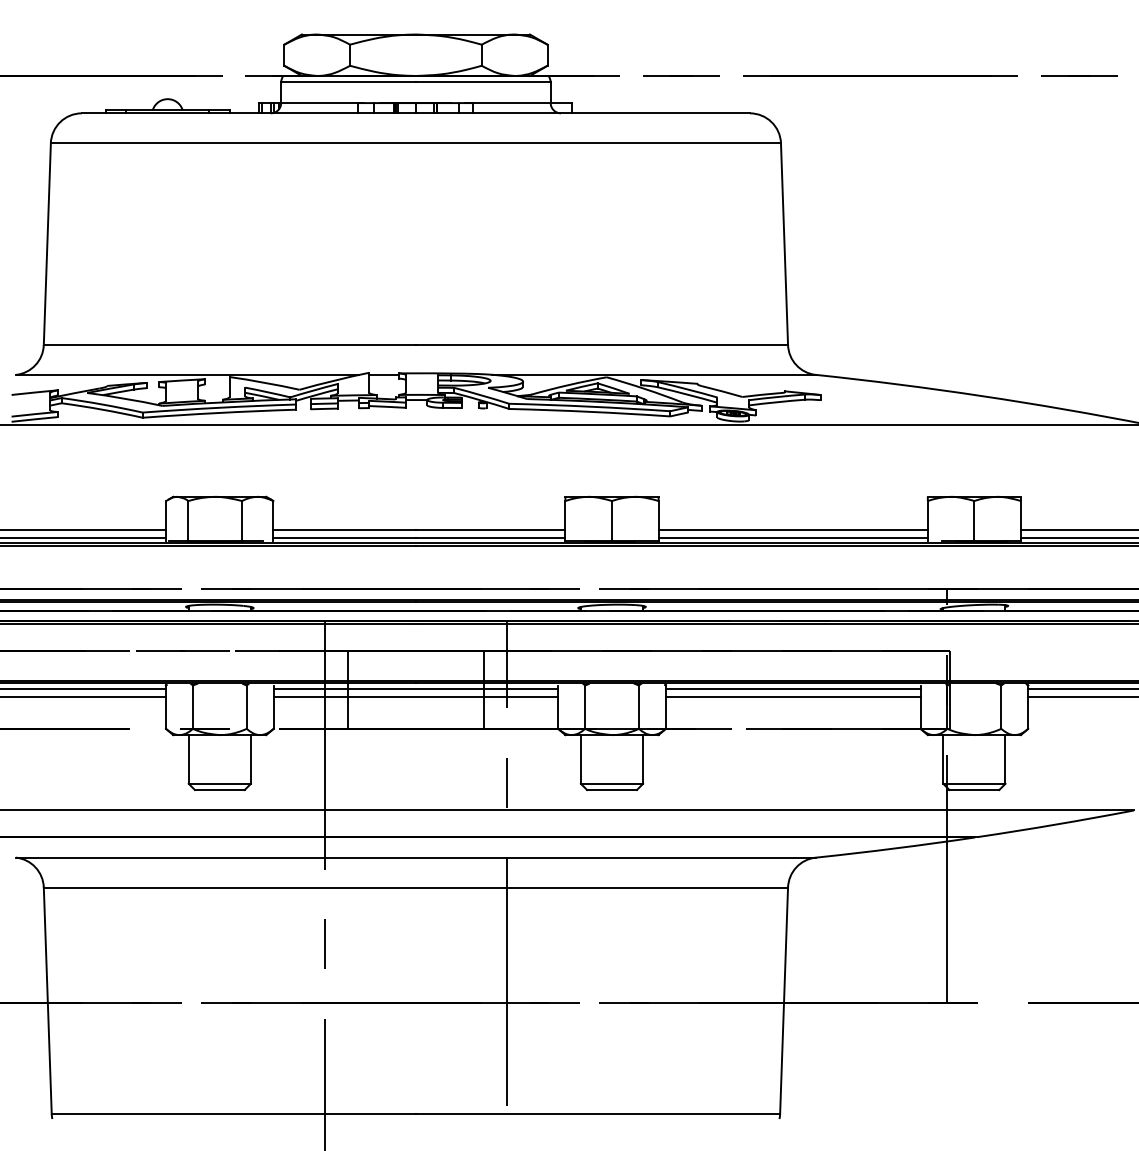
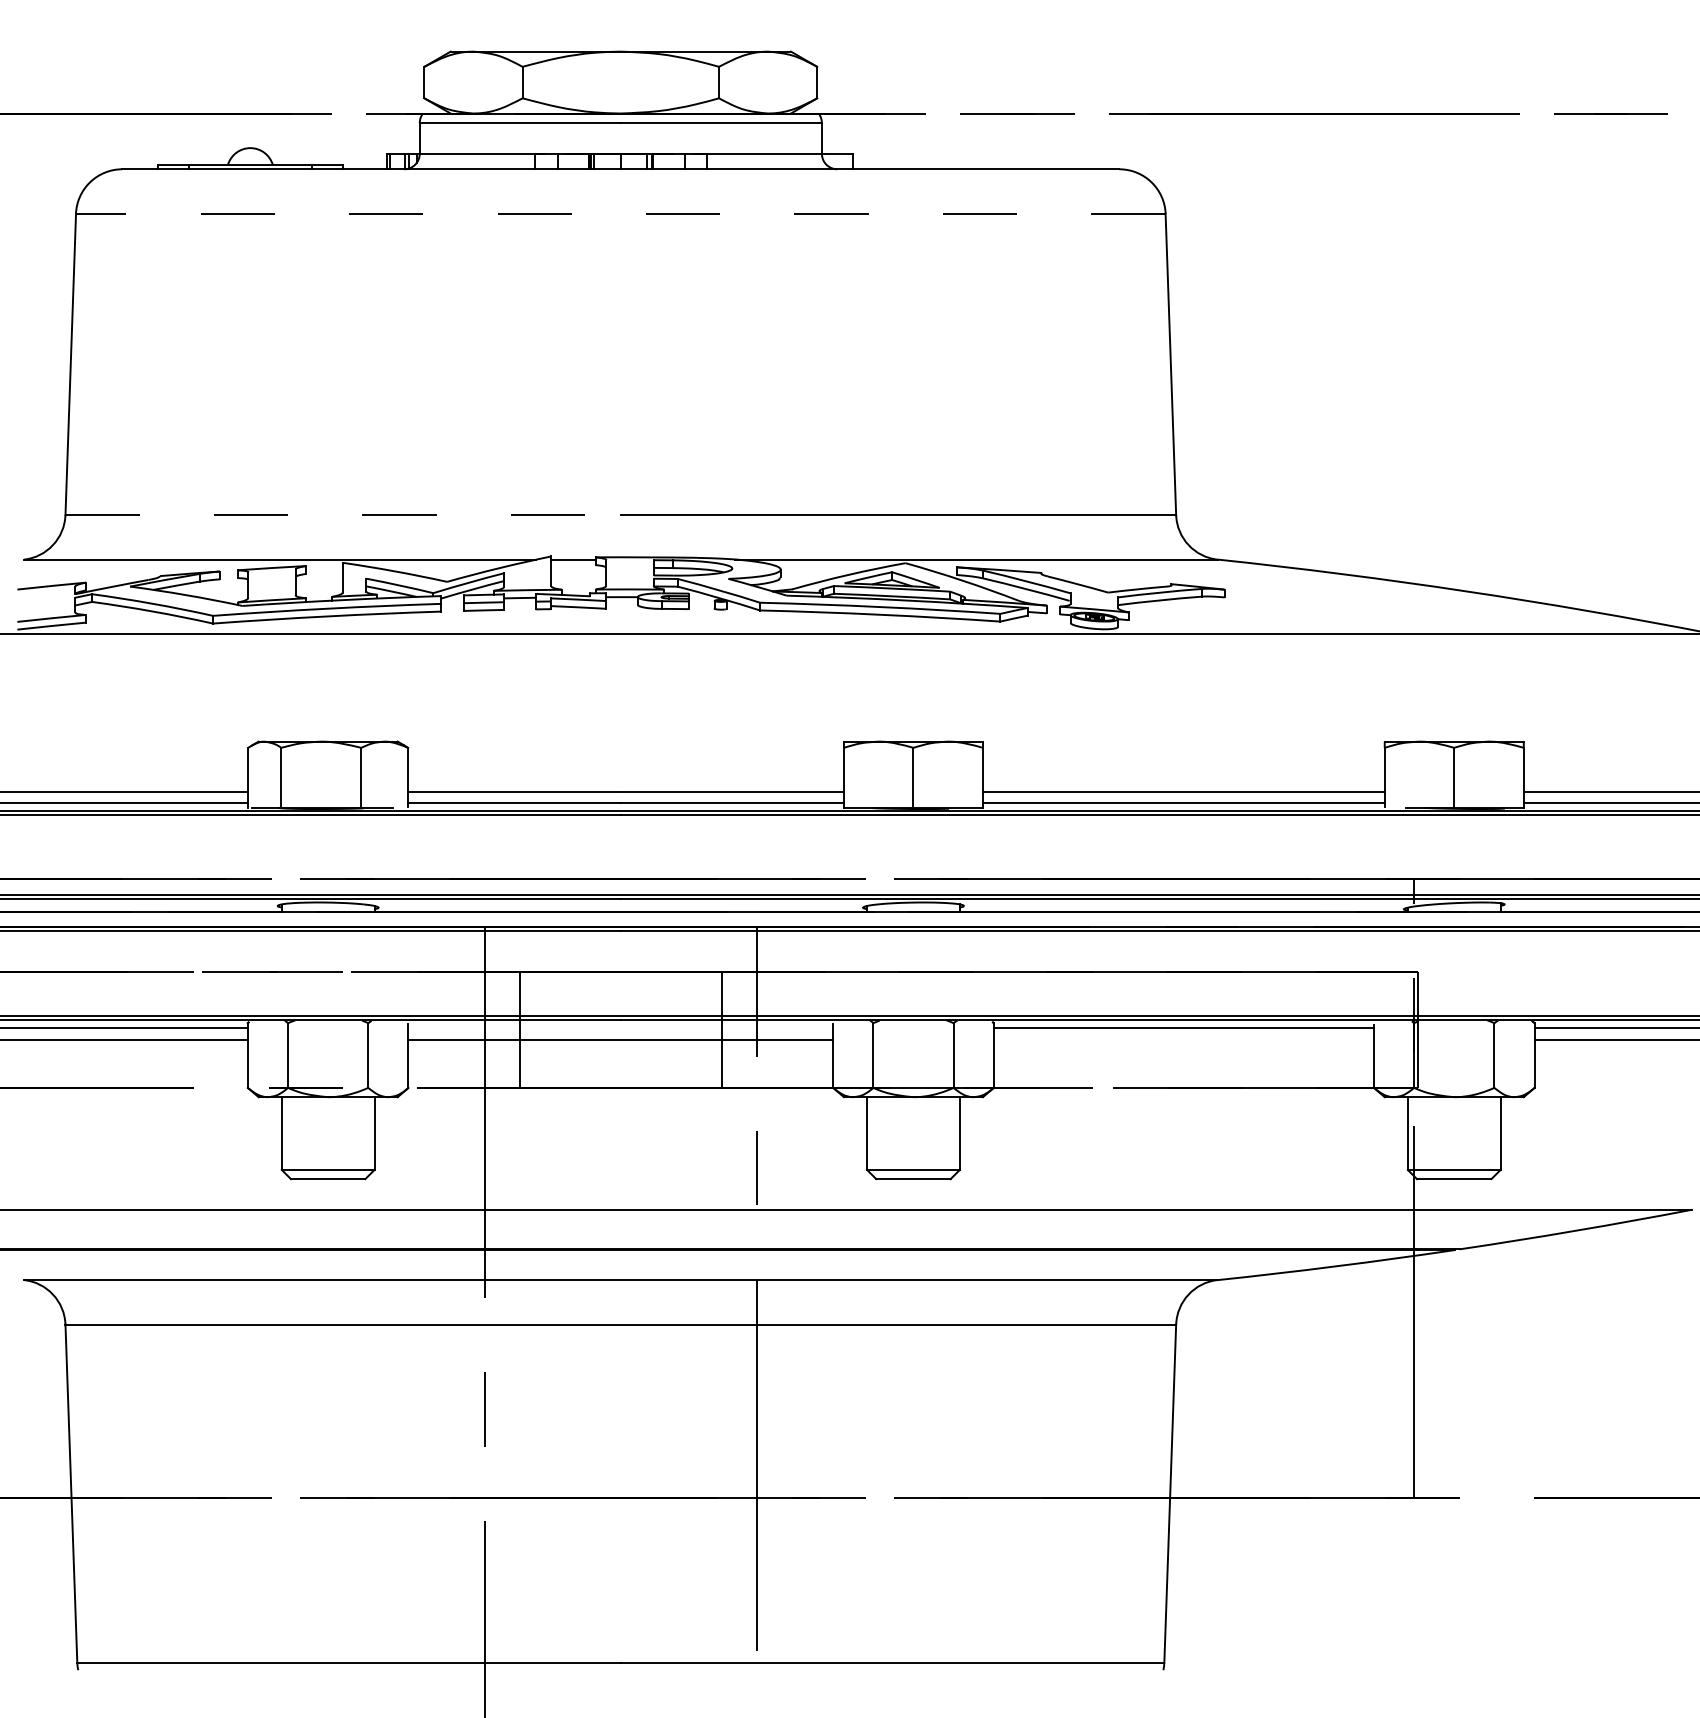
line: (415, 143) -> (620, 214), solid -> dashed
line: (230, 345) -> (344, 515), solid -> dashed
line: (415, 688) -> (620, 1027), removed
line: (792, 696) -> (1182, 1039), removed

